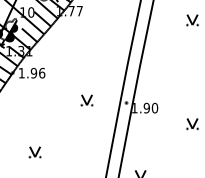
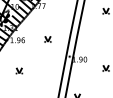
part: (86, 100) -> (47, 39), moved
part: (35, 151) -> (19, 70), moved

